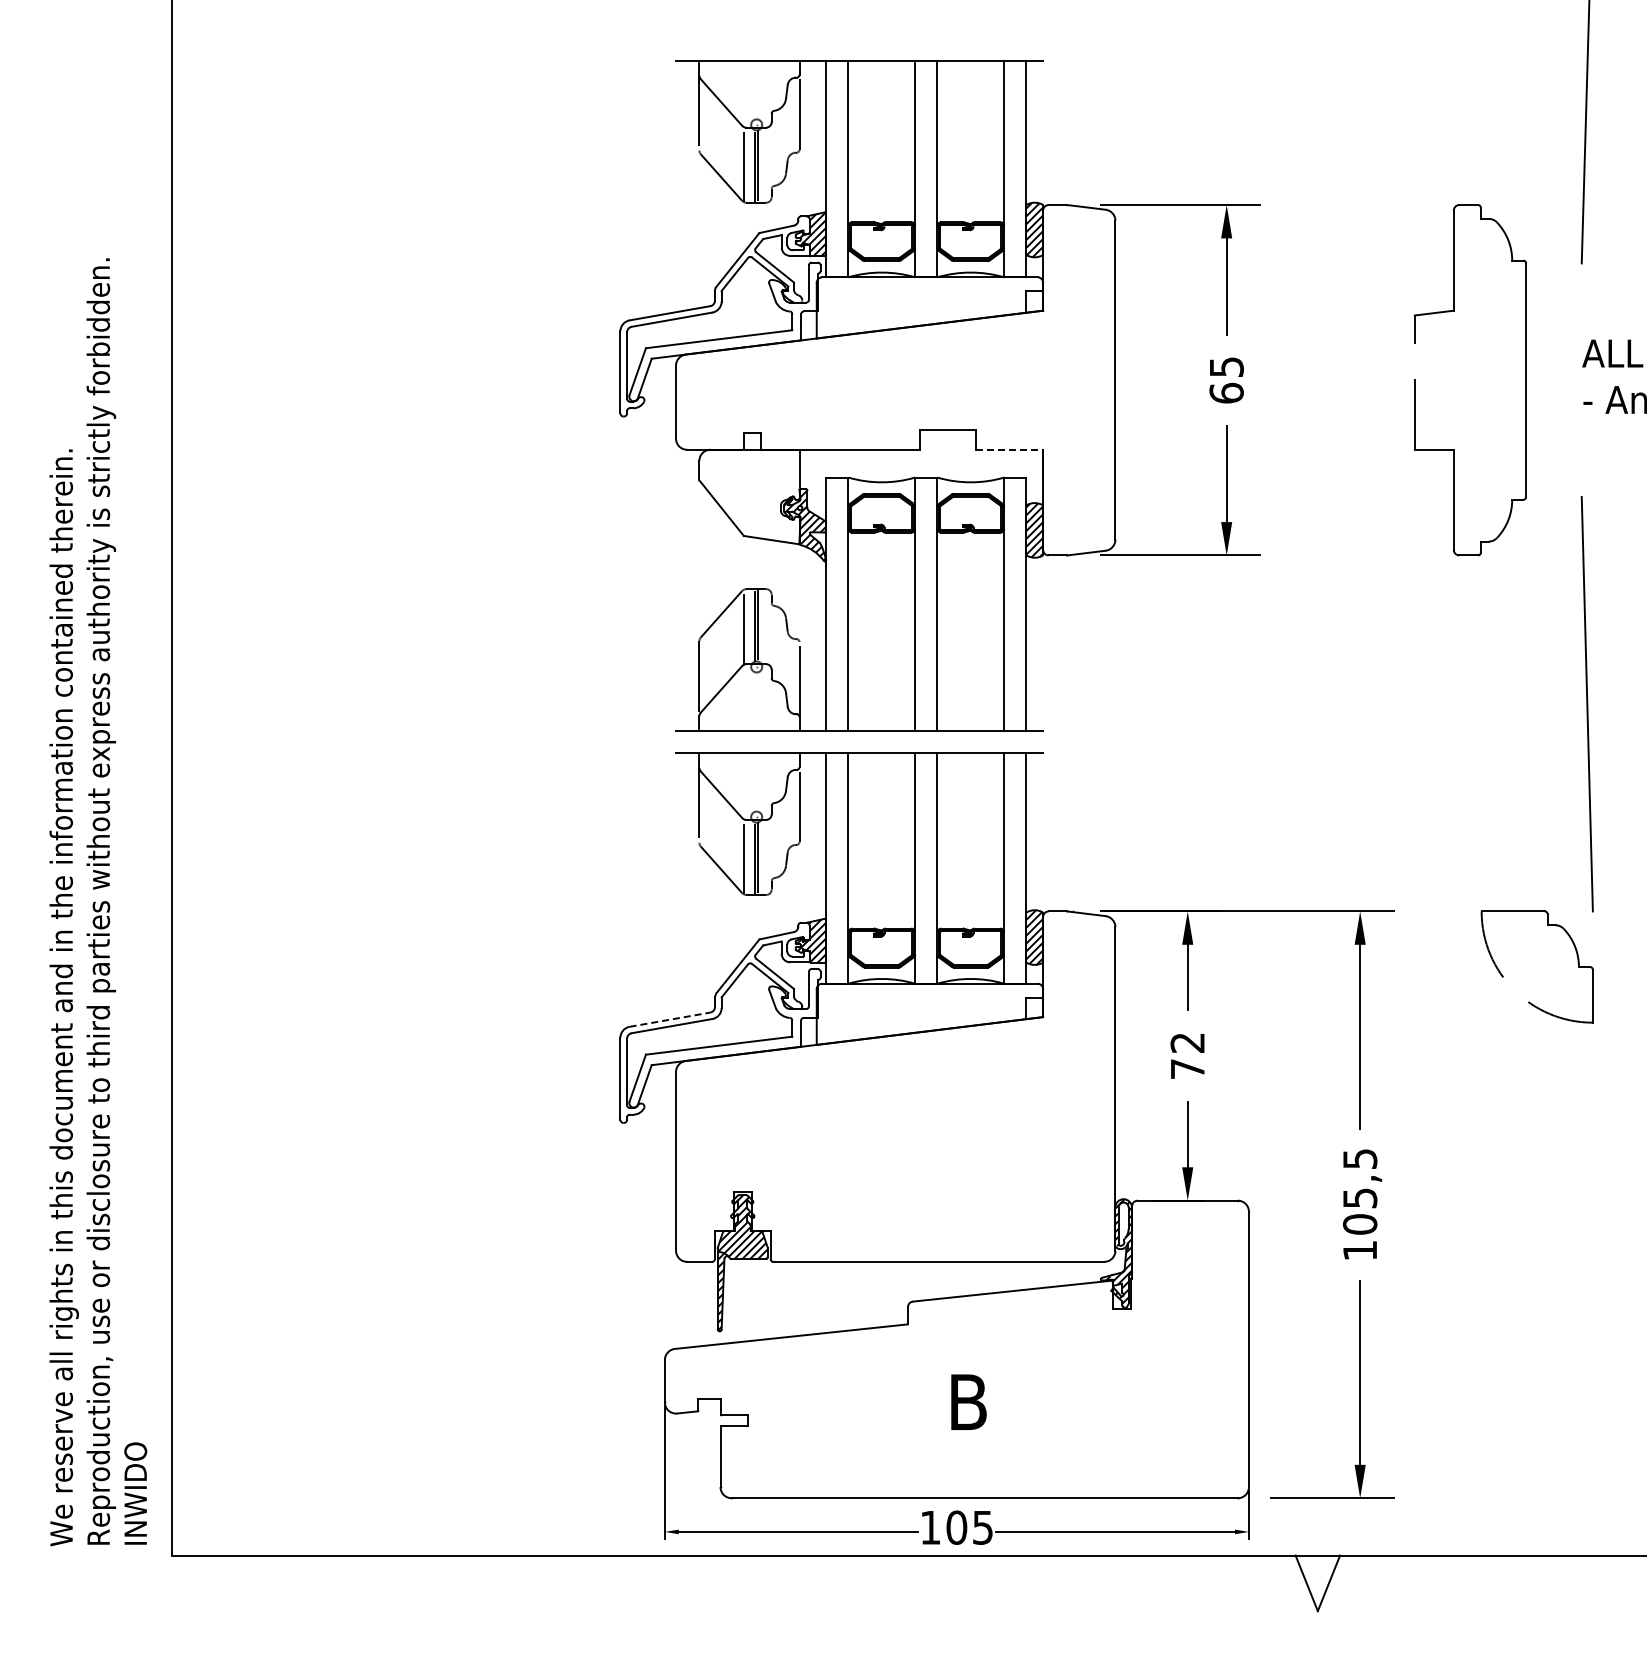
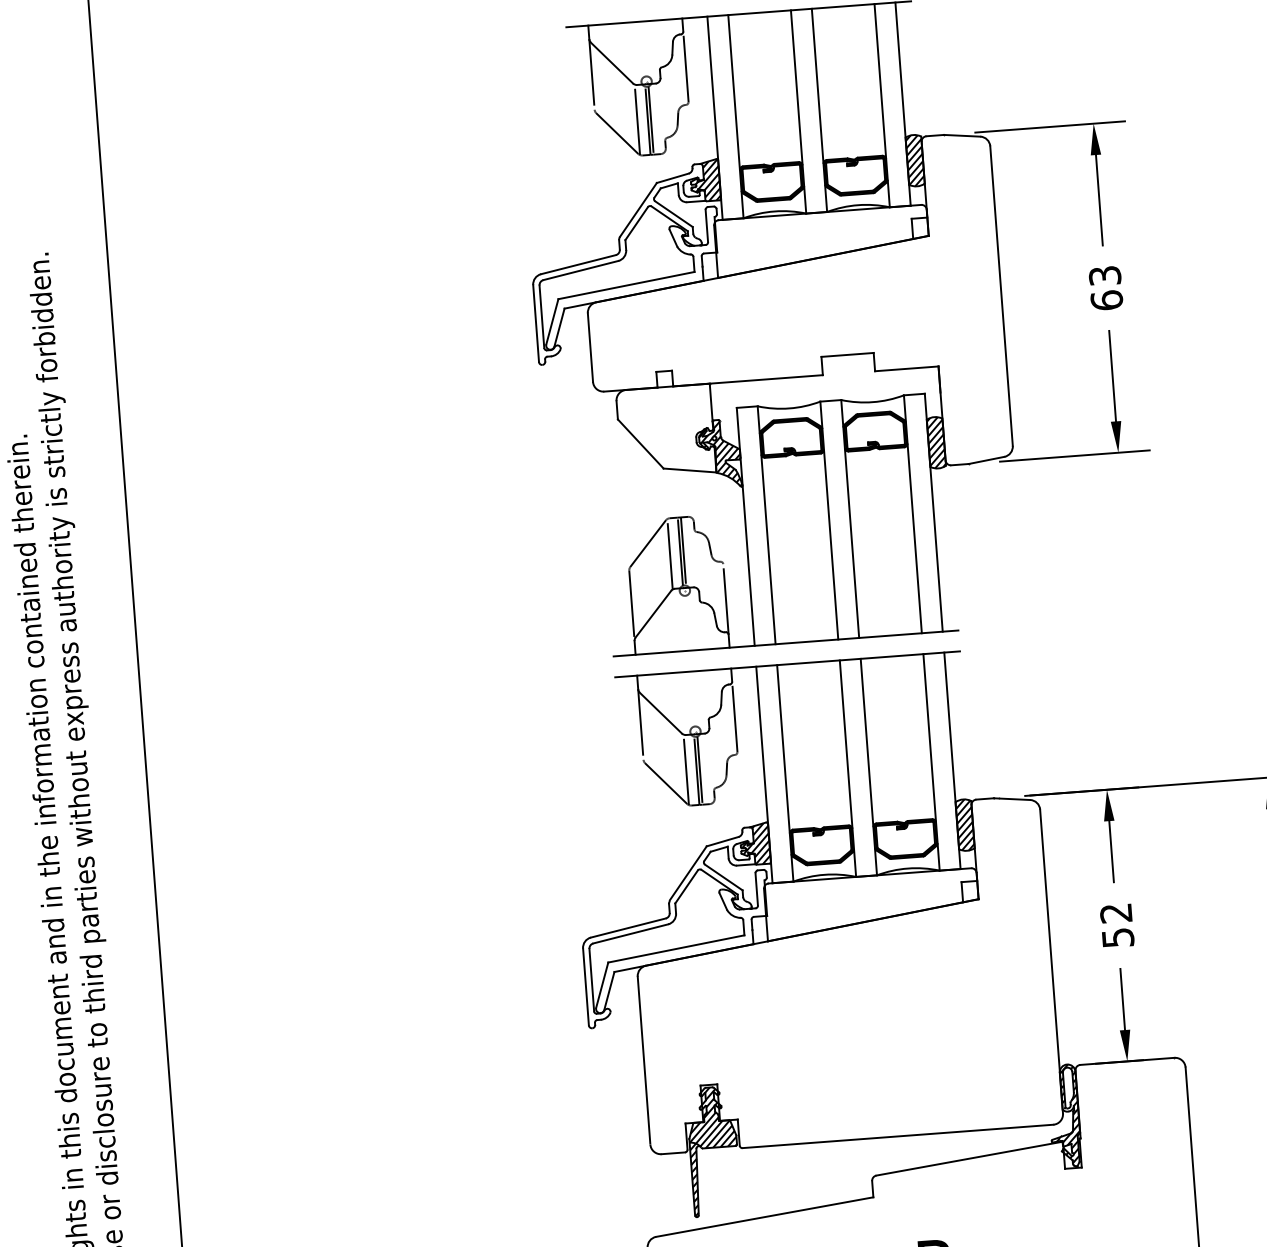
text: (1226, 366) -> (1104, 275), 65 -> 63
line: (1009, 449) -> (906, 368), dashed -> solid
line: (670, 1019) -> (628, 927), dashed -> solid
text: (1187, 1068) -> (1117, 937), 72 -> 52

